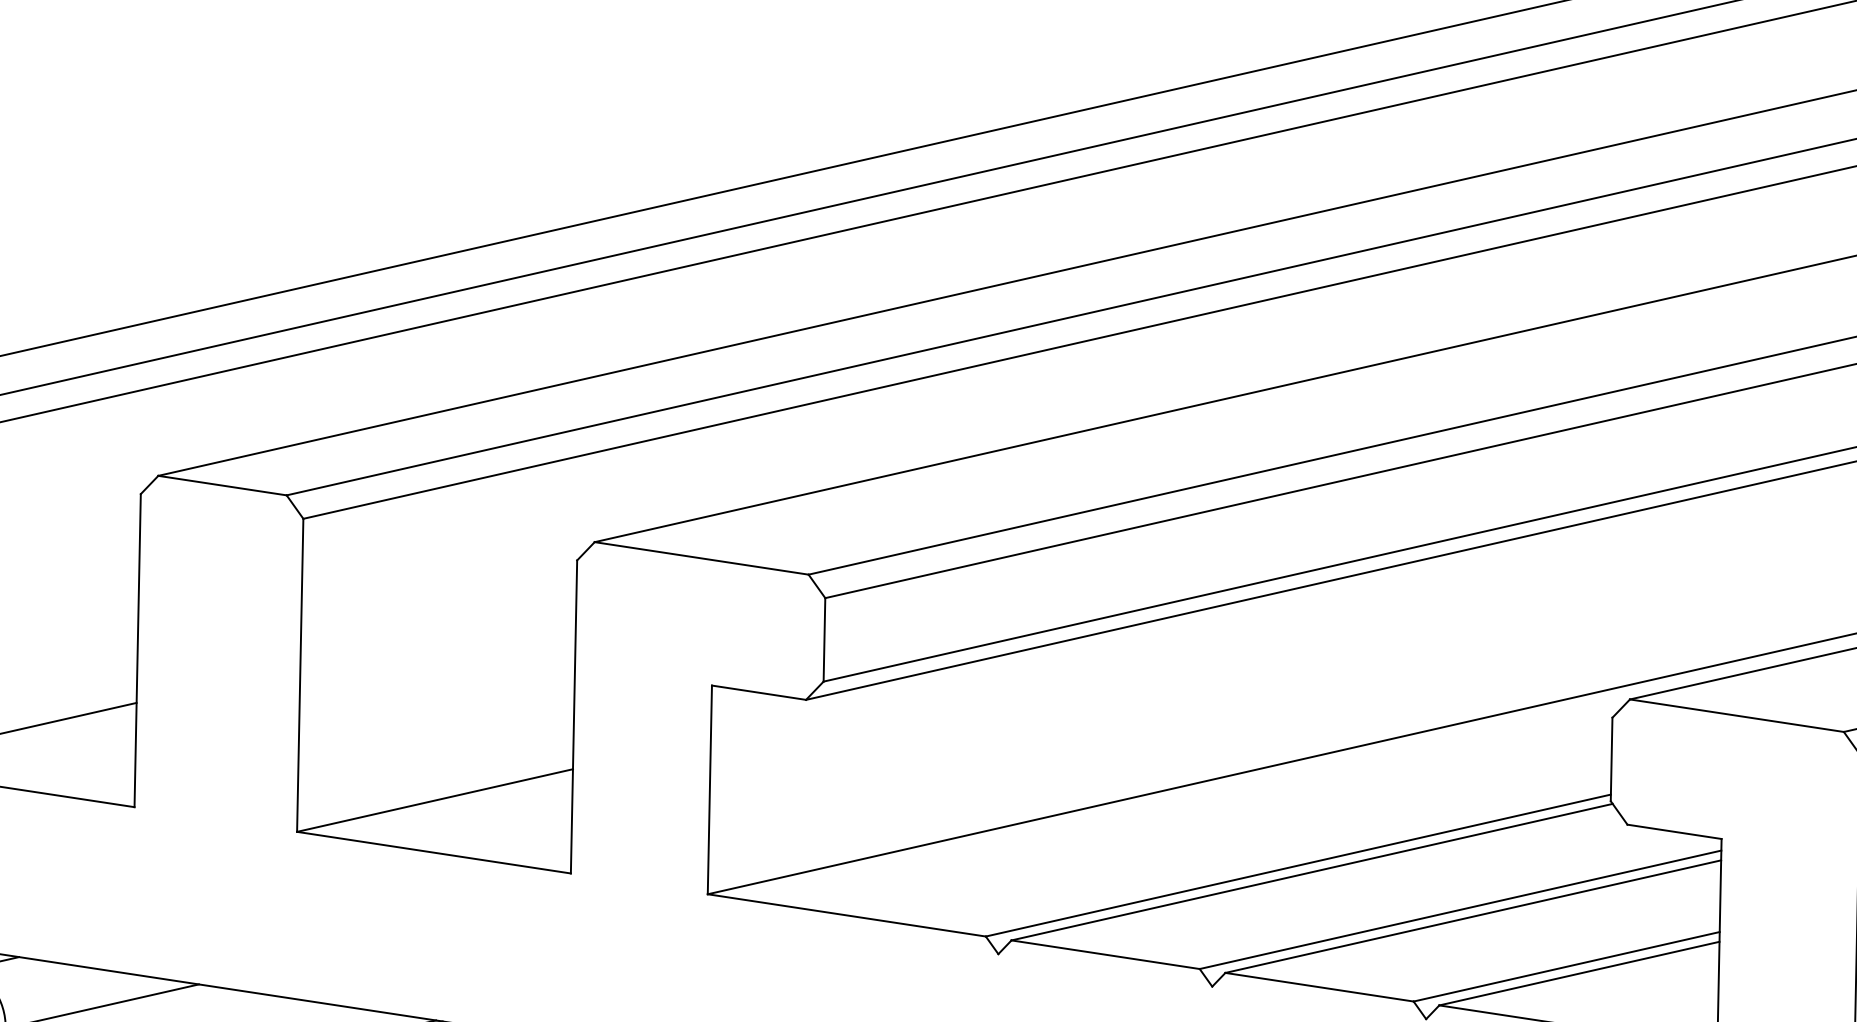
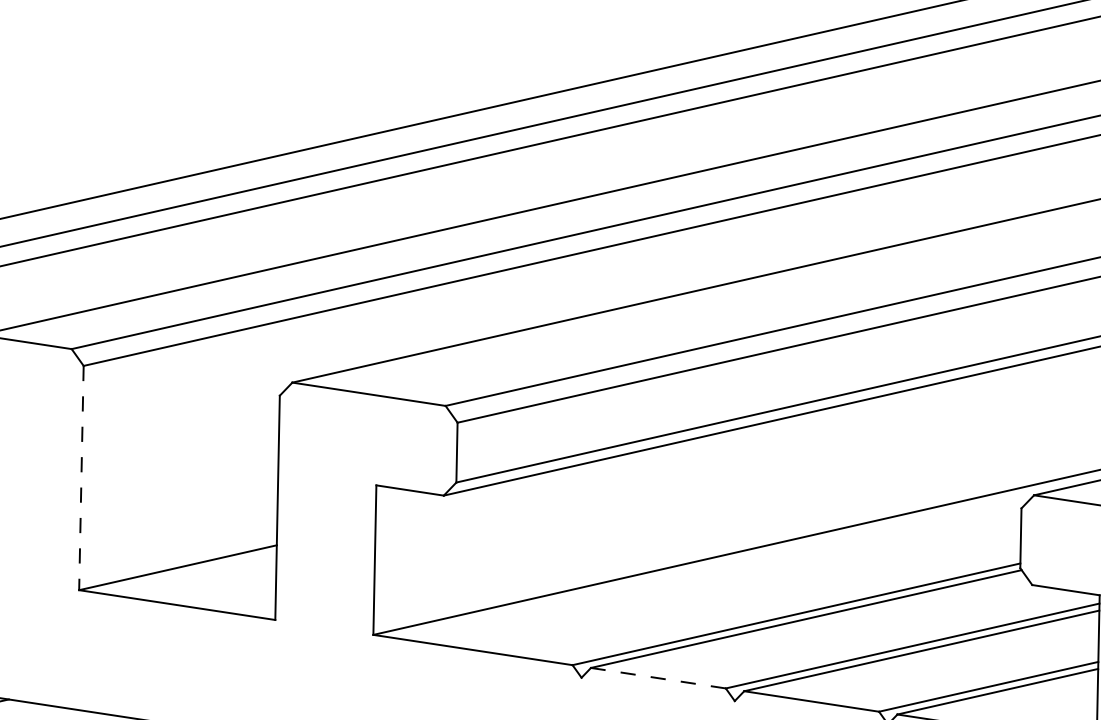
line: (300, 675) -> (81, 478), solid -> dashed
line: (1105, 954) -> (658, 678), solid -> dashed

